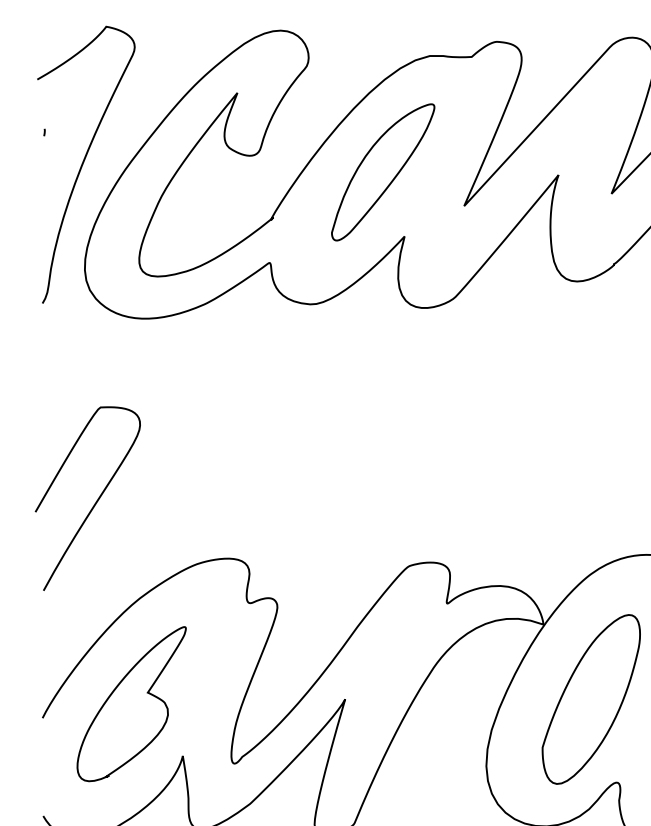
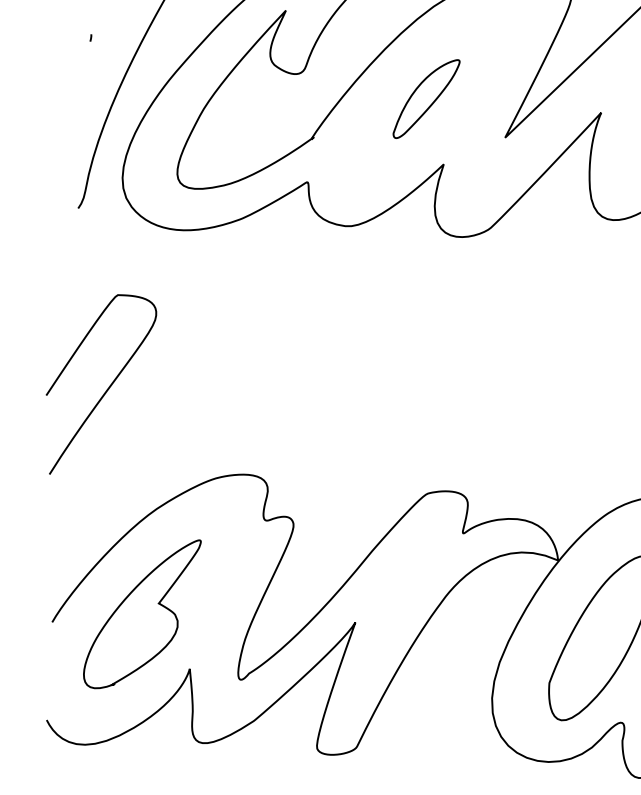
part: (383, 172) -> (426, 99), size x0.6
curve: (94, 503) -> (105, 390), moved

